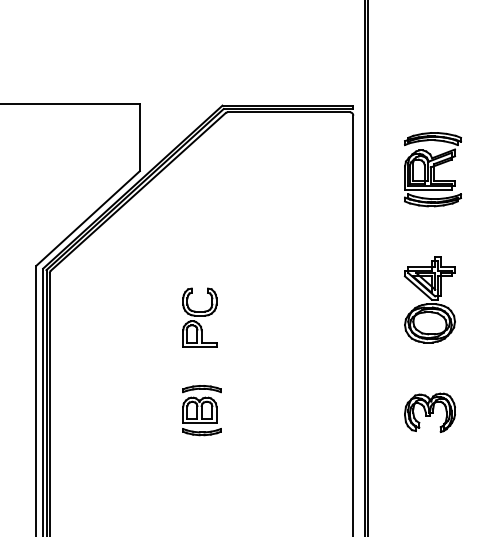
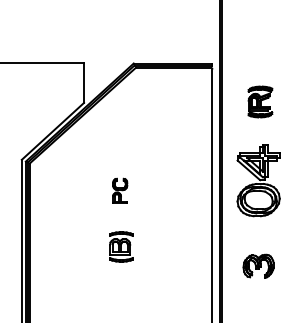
part: (433, 168) -> (260, 101), size x0.7
part: (429, 300) -> (258, 180), size x1.4
part: (200, 316) -> (120, 190), size x0.7
part: (429, 411) -> (258, 265), moved

